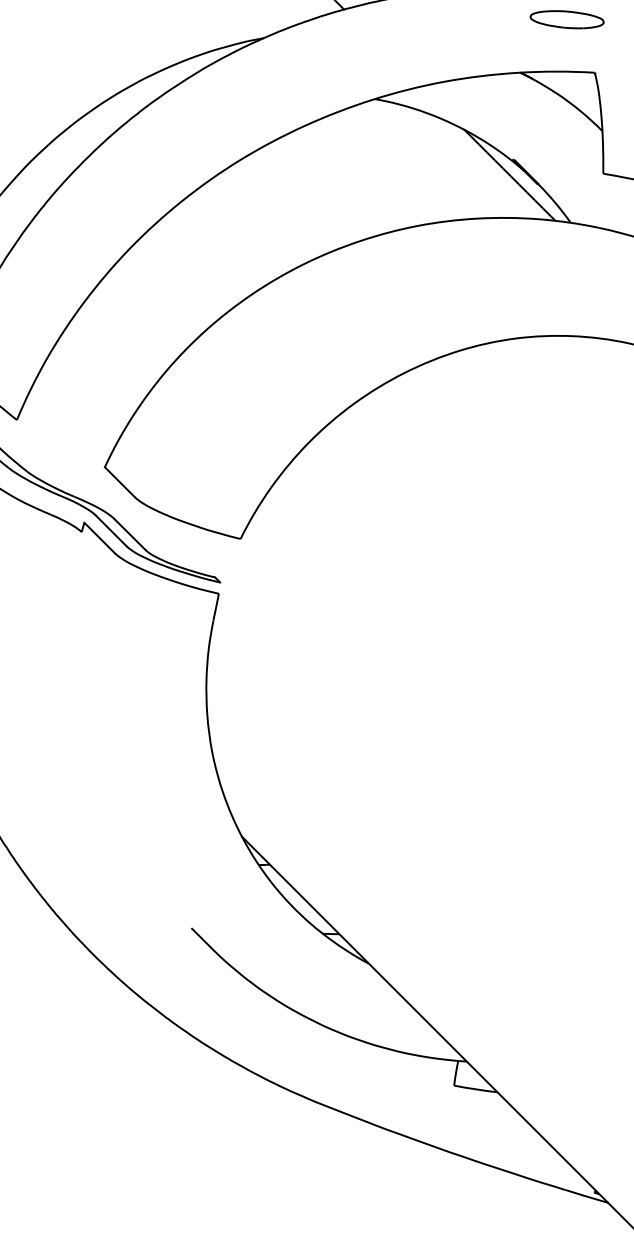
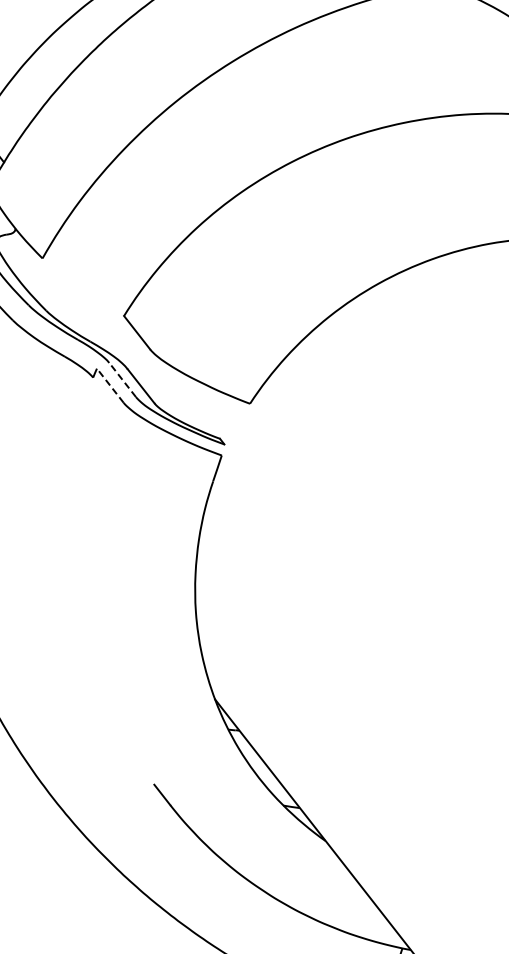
line: (111, 530) -> (122, 379), solid -> dashed
line: (99, 538) -> (110, 386), solid -> dashed

